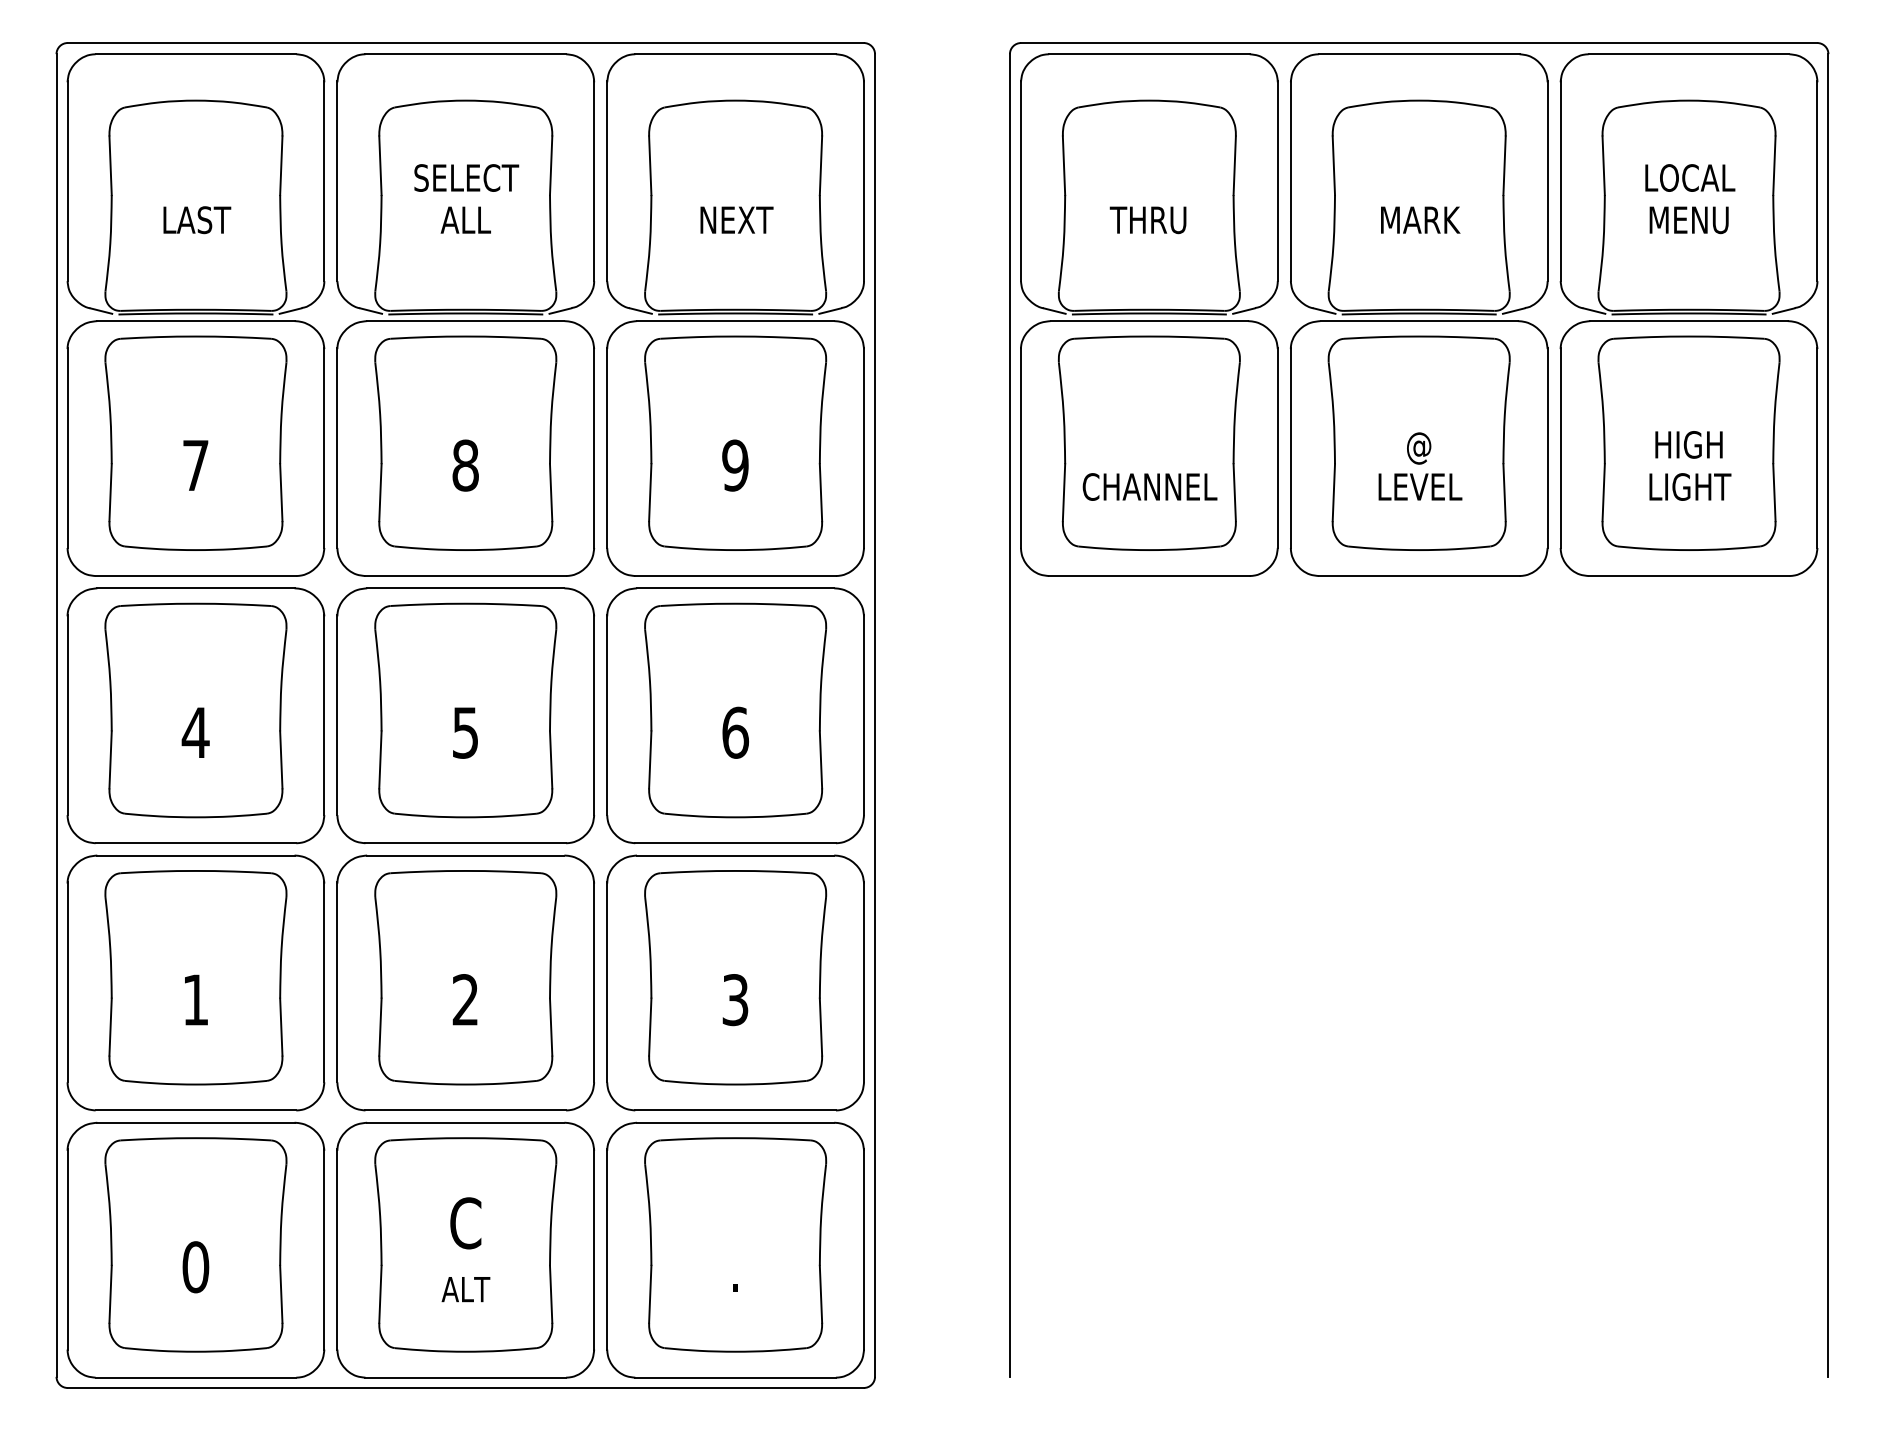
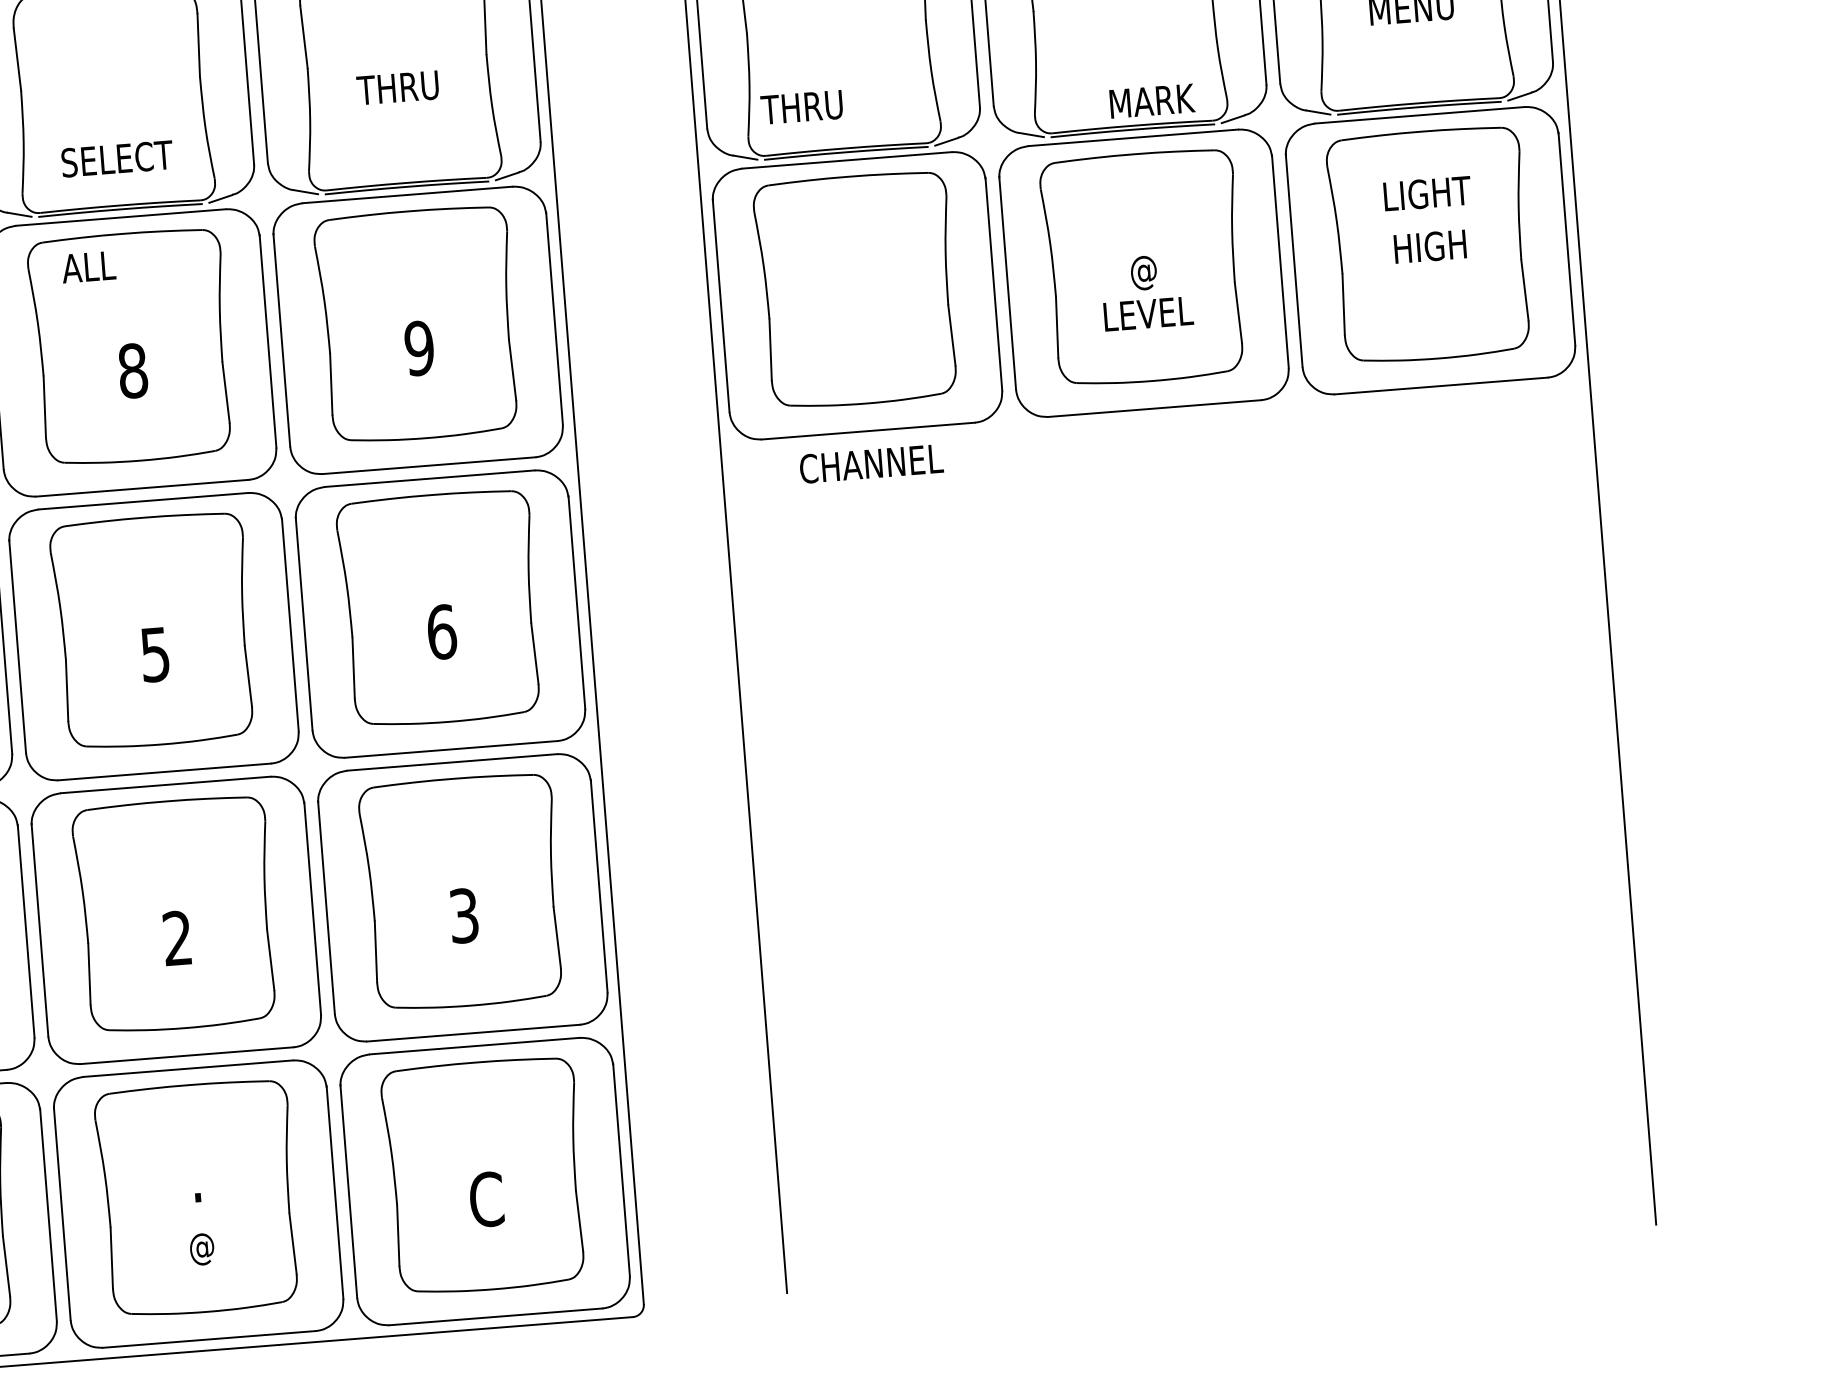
text: (466, 177) -> (117, 158), moved
text: (465, 219) -> (88, 266), moved
text: (1420, 219) -> (1152, 100), moved
text: (734, 220) -> (397, 88), NEXT -> THRU
text: (1147, 220) -> (801, 107), moved
text: (1149, 486) -> (870, 463), moved
text: (1690, 486) -> (1427, 193), moved
text: (465, 1223) -> (196, 1175), C -> .
text: (735, 1267) -> (486, 1199), . -> C
text: (465, 1292) -> (201, 1248), ALT -> @

